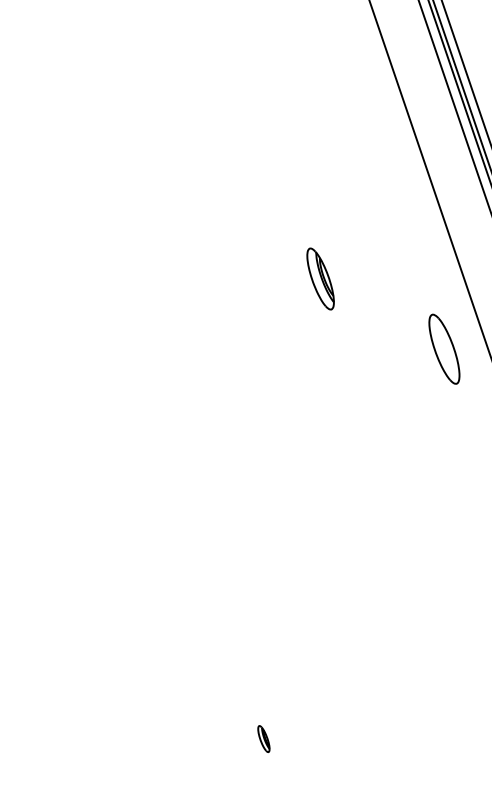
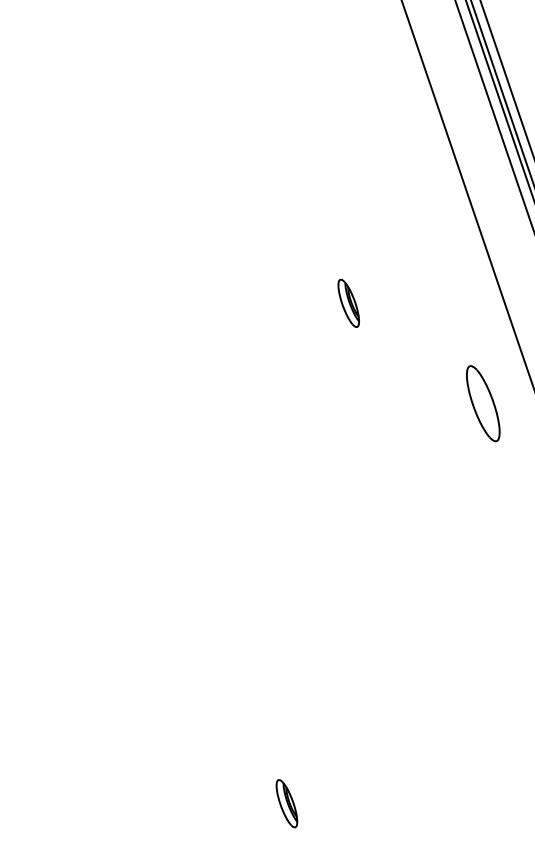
part: (320, 278) -> (348, 302), size x0.71
part: (444, 348) -> (483, 402), moved
part: (263, 738) -> (286, 803), size x1.67

